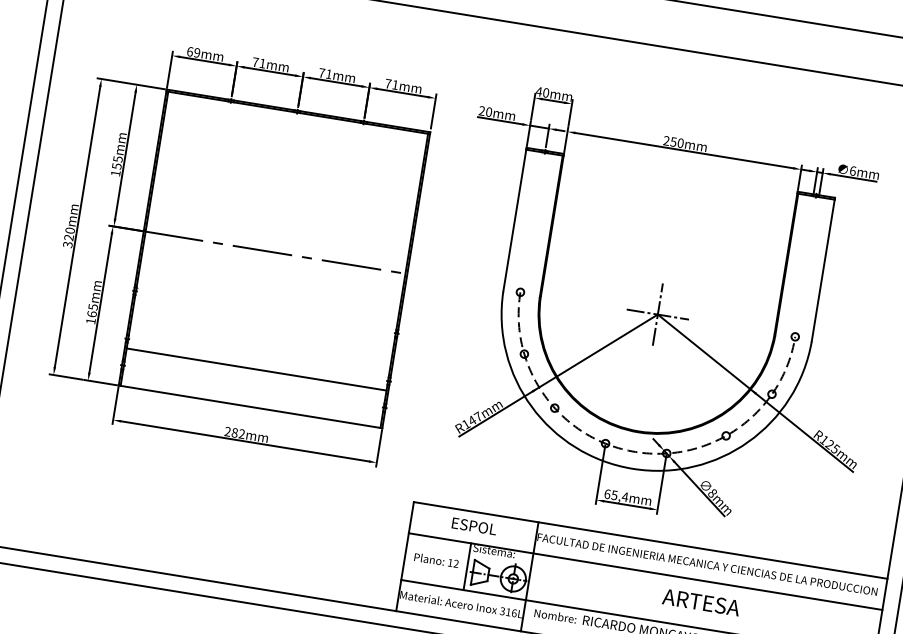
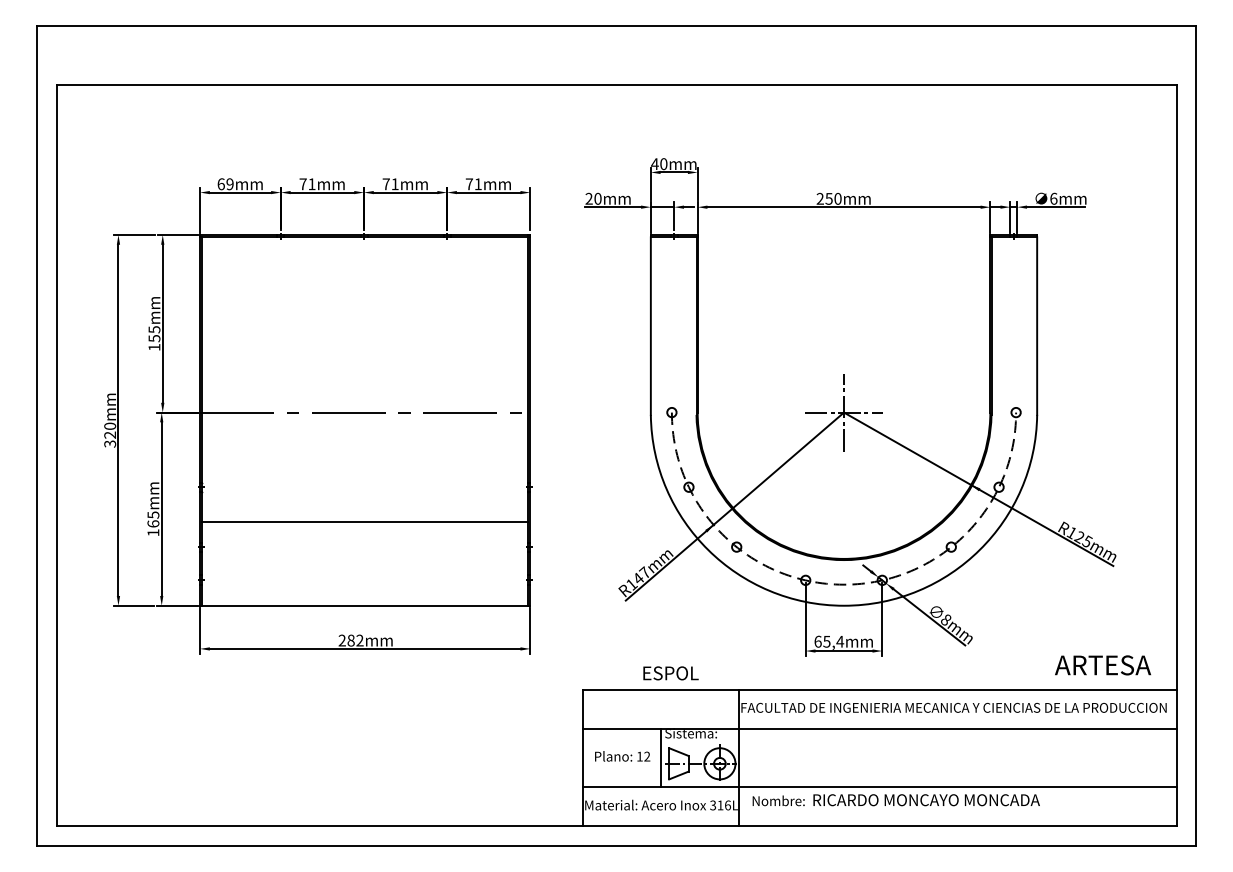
line: (256, 369) -> (364, 521), moved
text: (474, 526) -> (670, 673), moved
text: (700, 602) -> (1102, 665), moved

